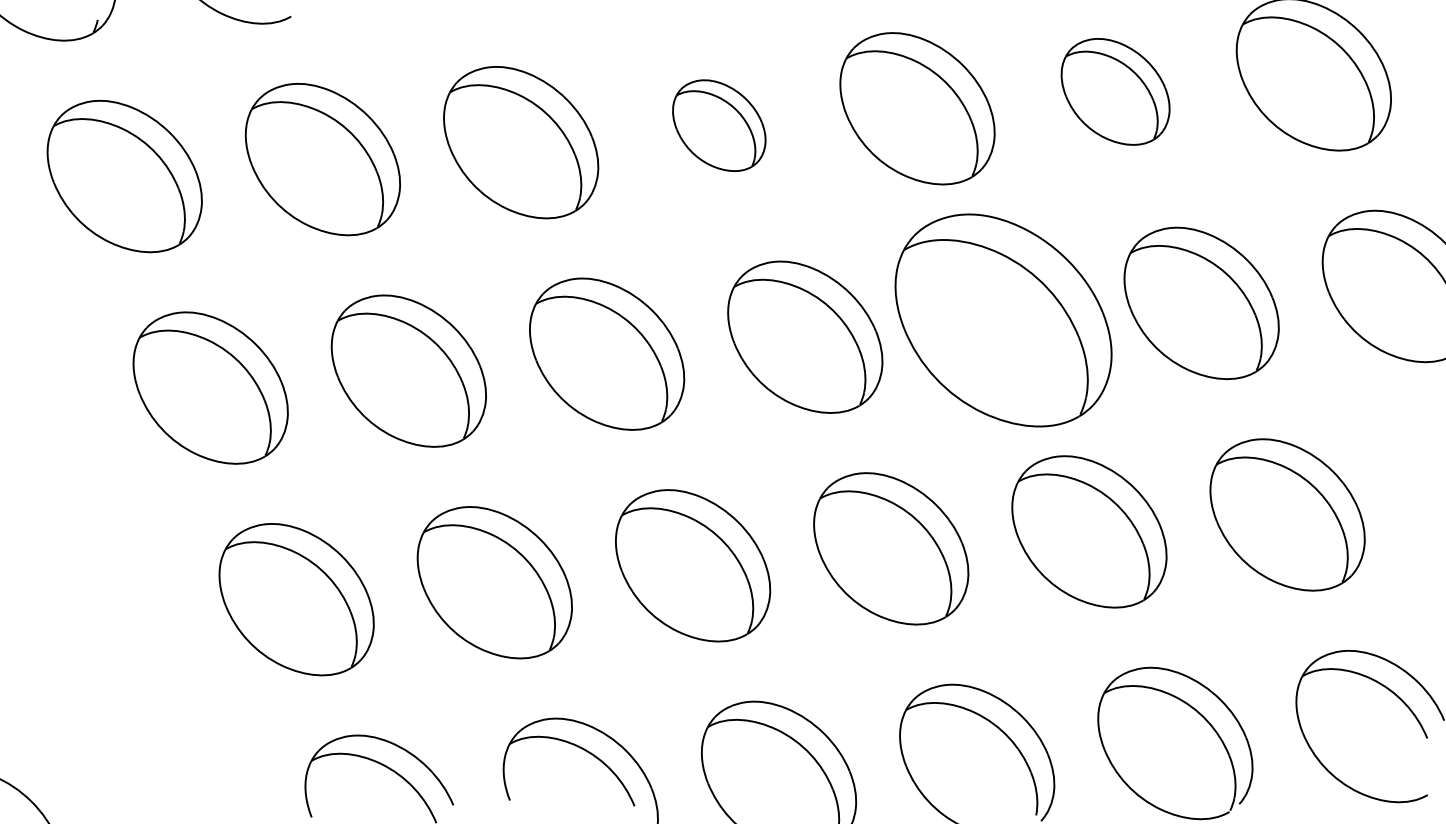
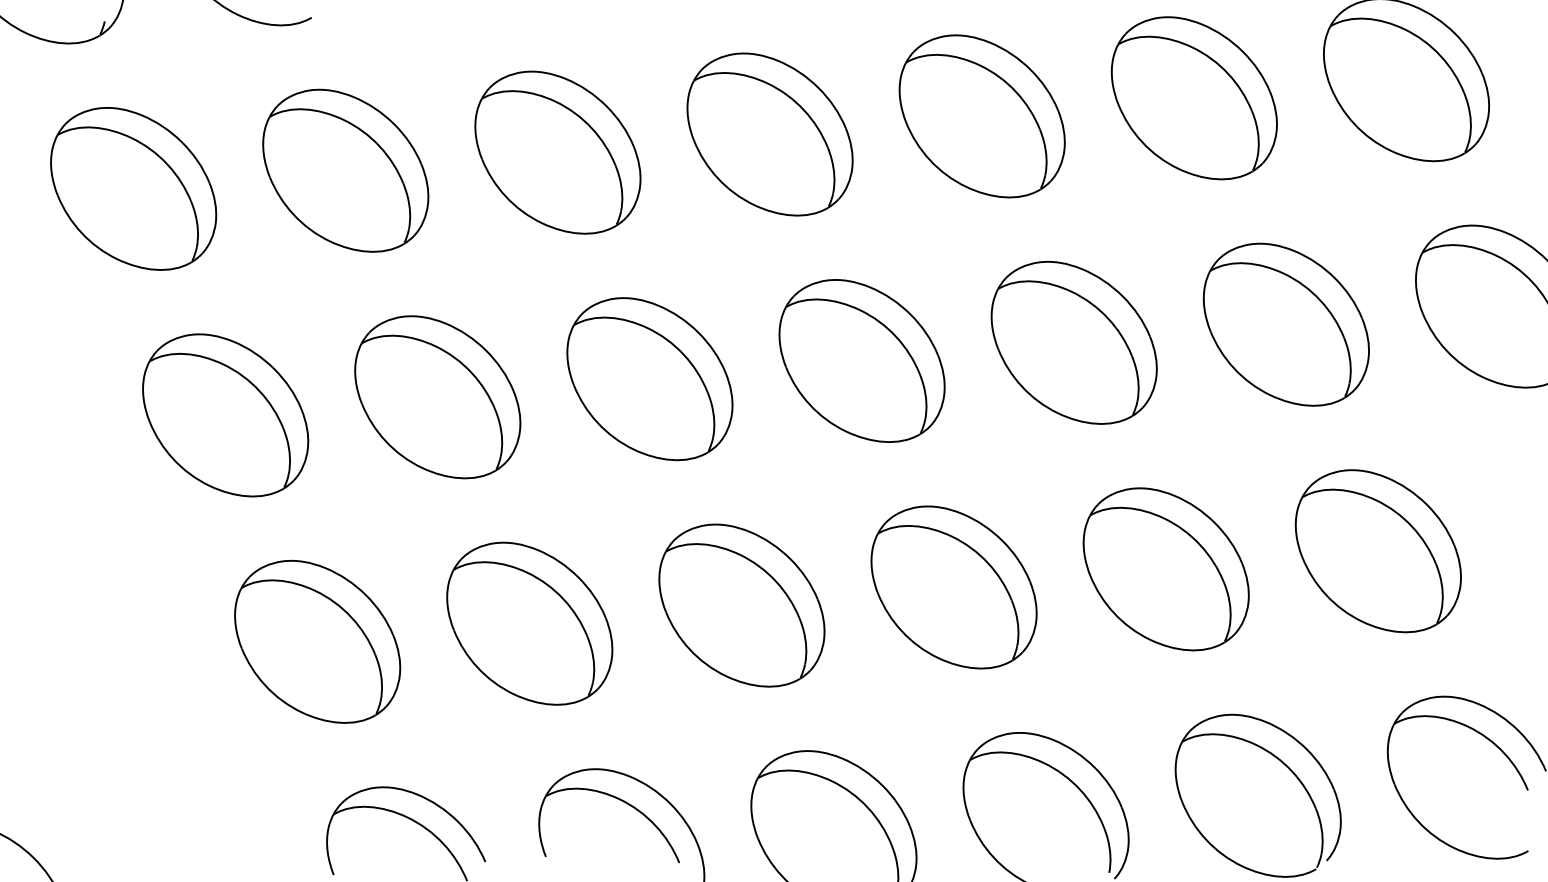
part: (1114, 92) -> (1193, 98), size x1.43
part: (718, 125) -> (769, 134), size x1.67
part: (1002, 319) -> (1073, 342), size x0.71

